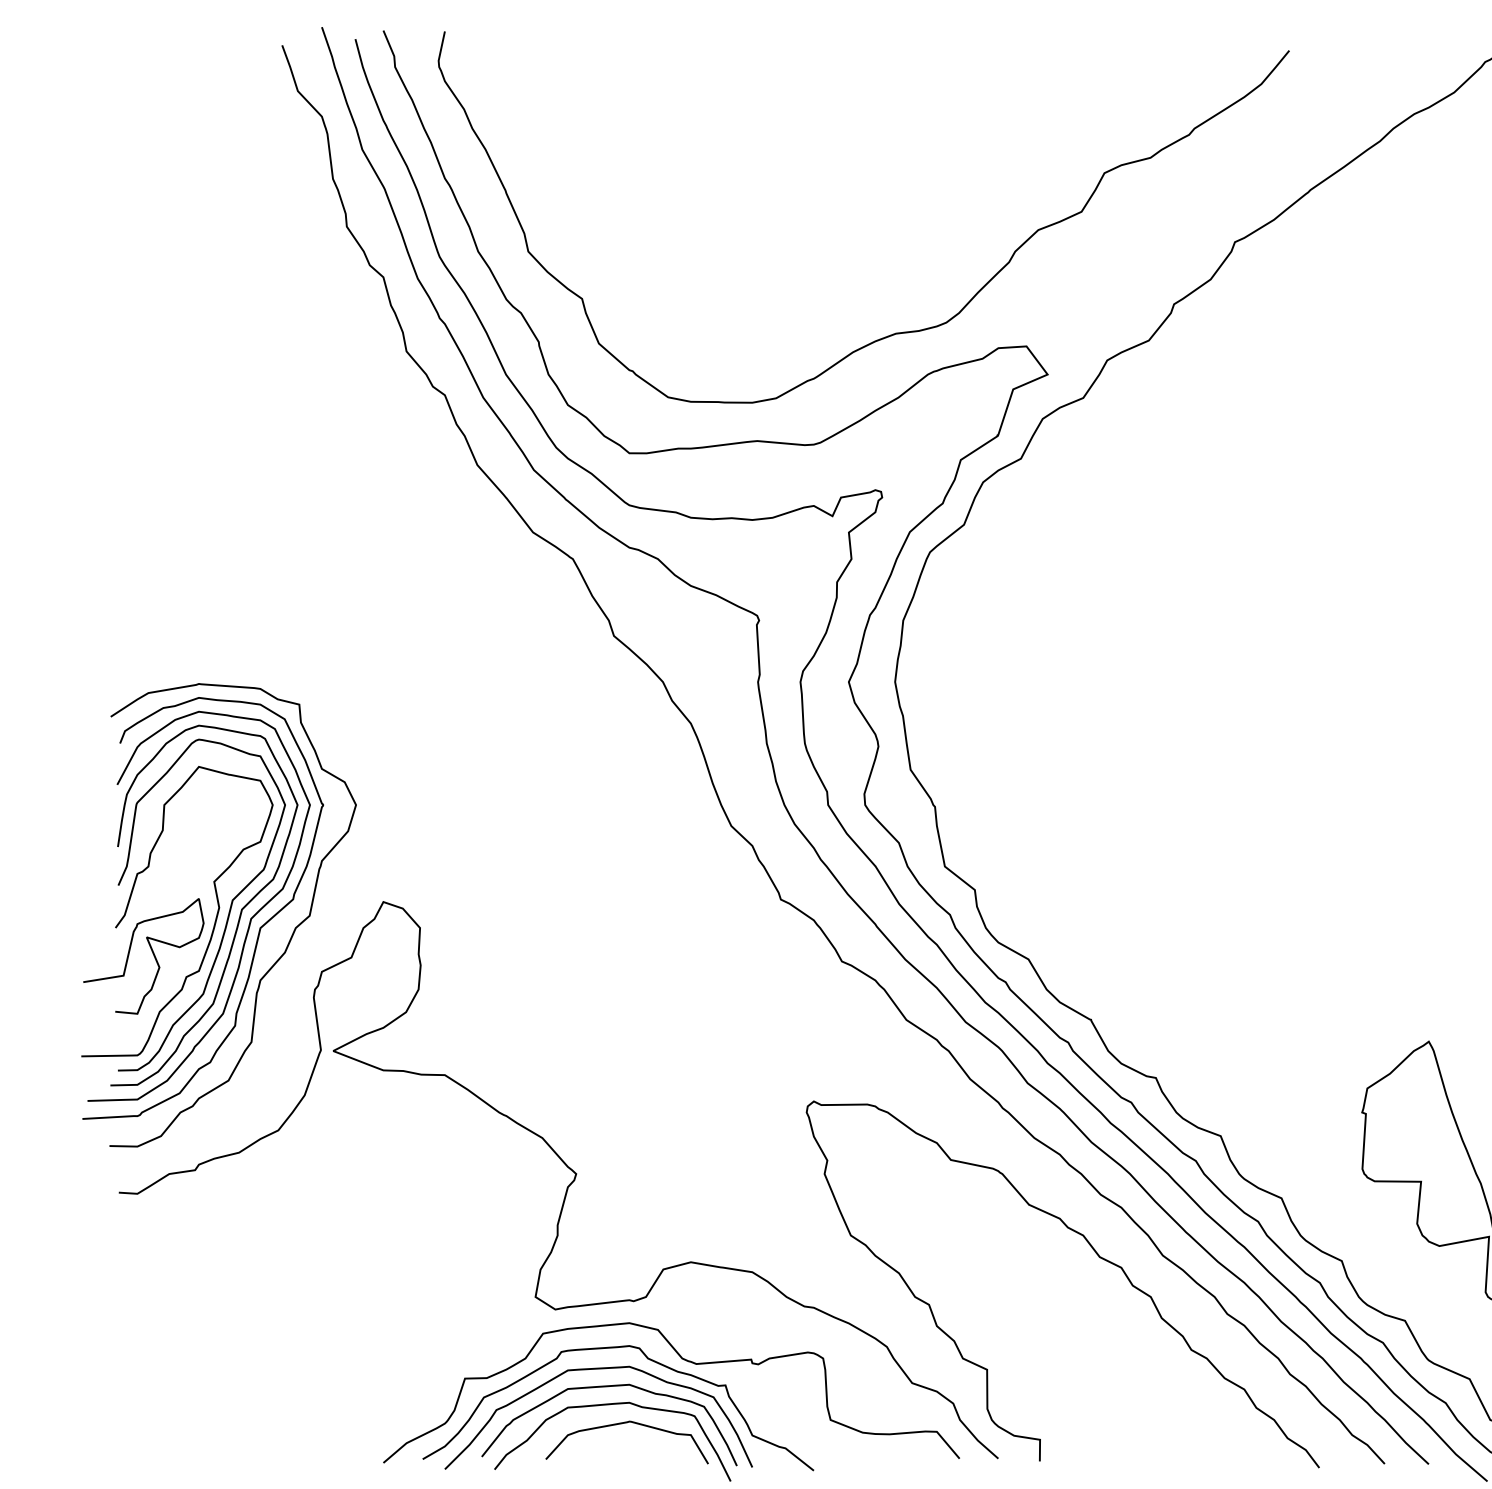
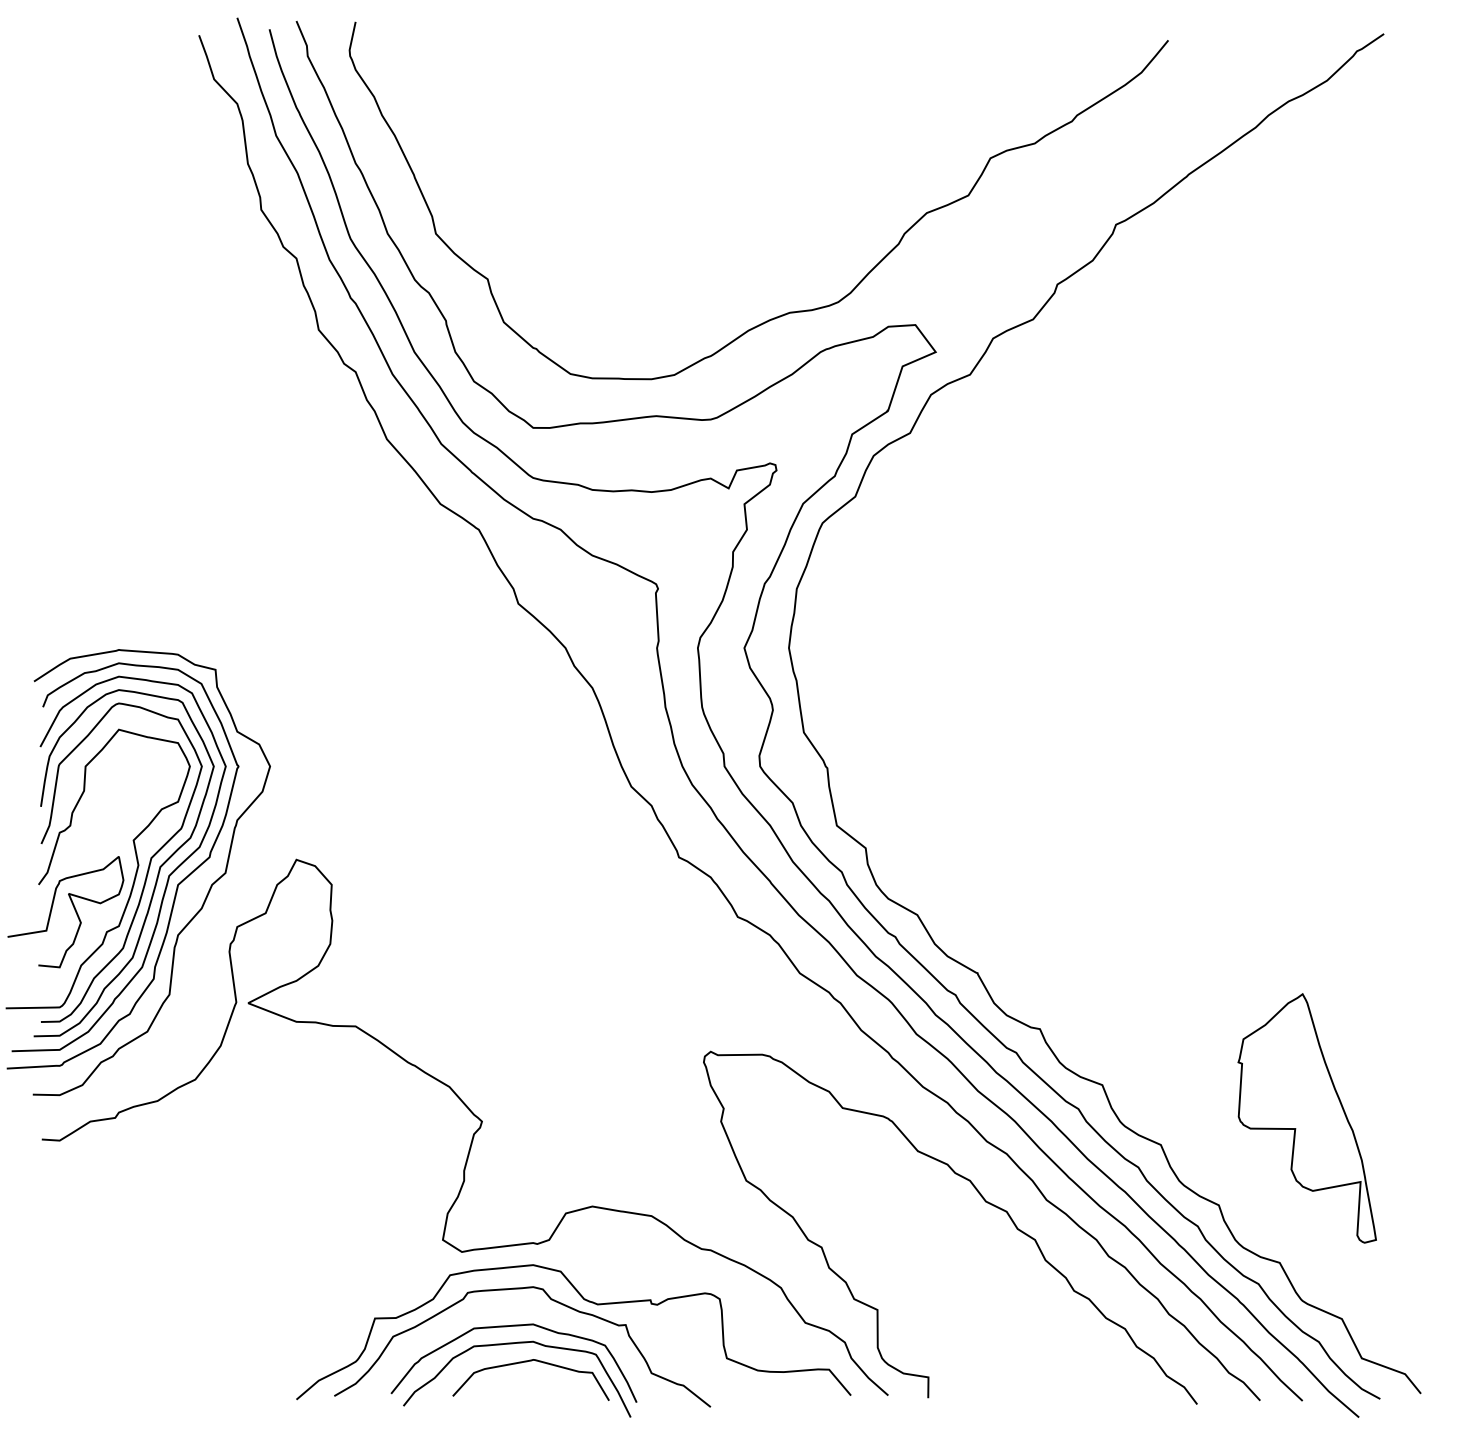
curve: (591, 1370) -> (496, 1310), removed

